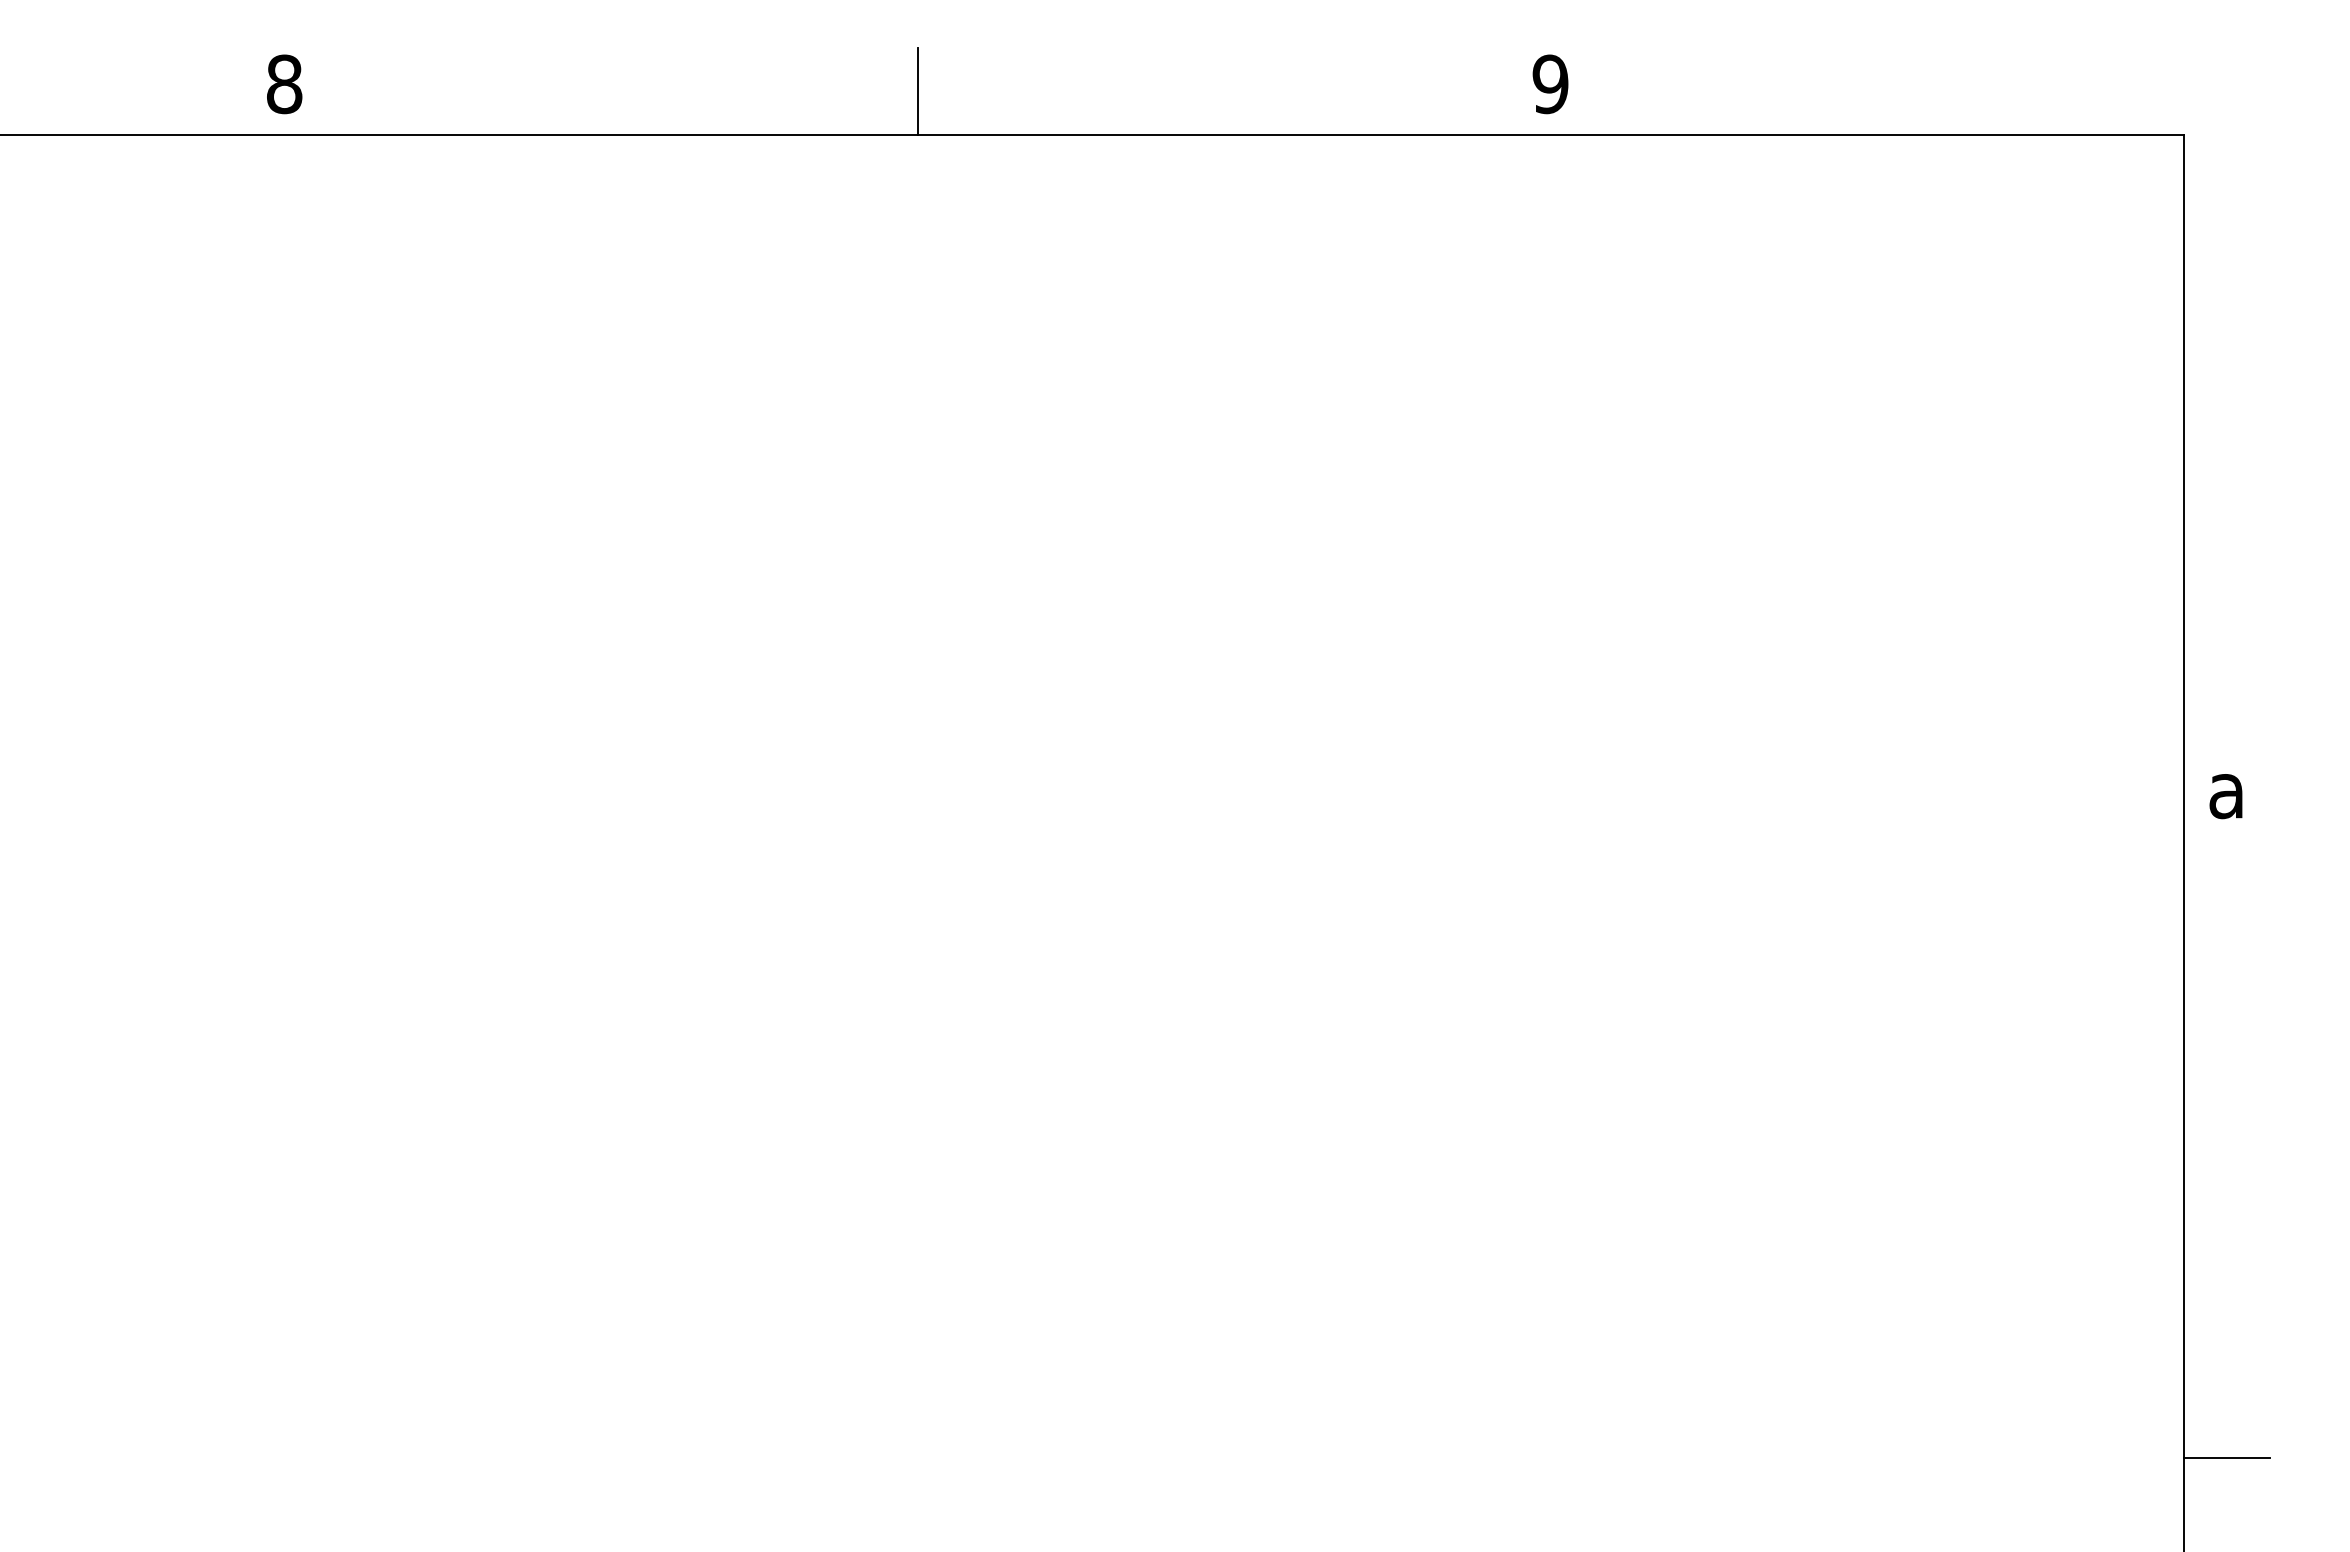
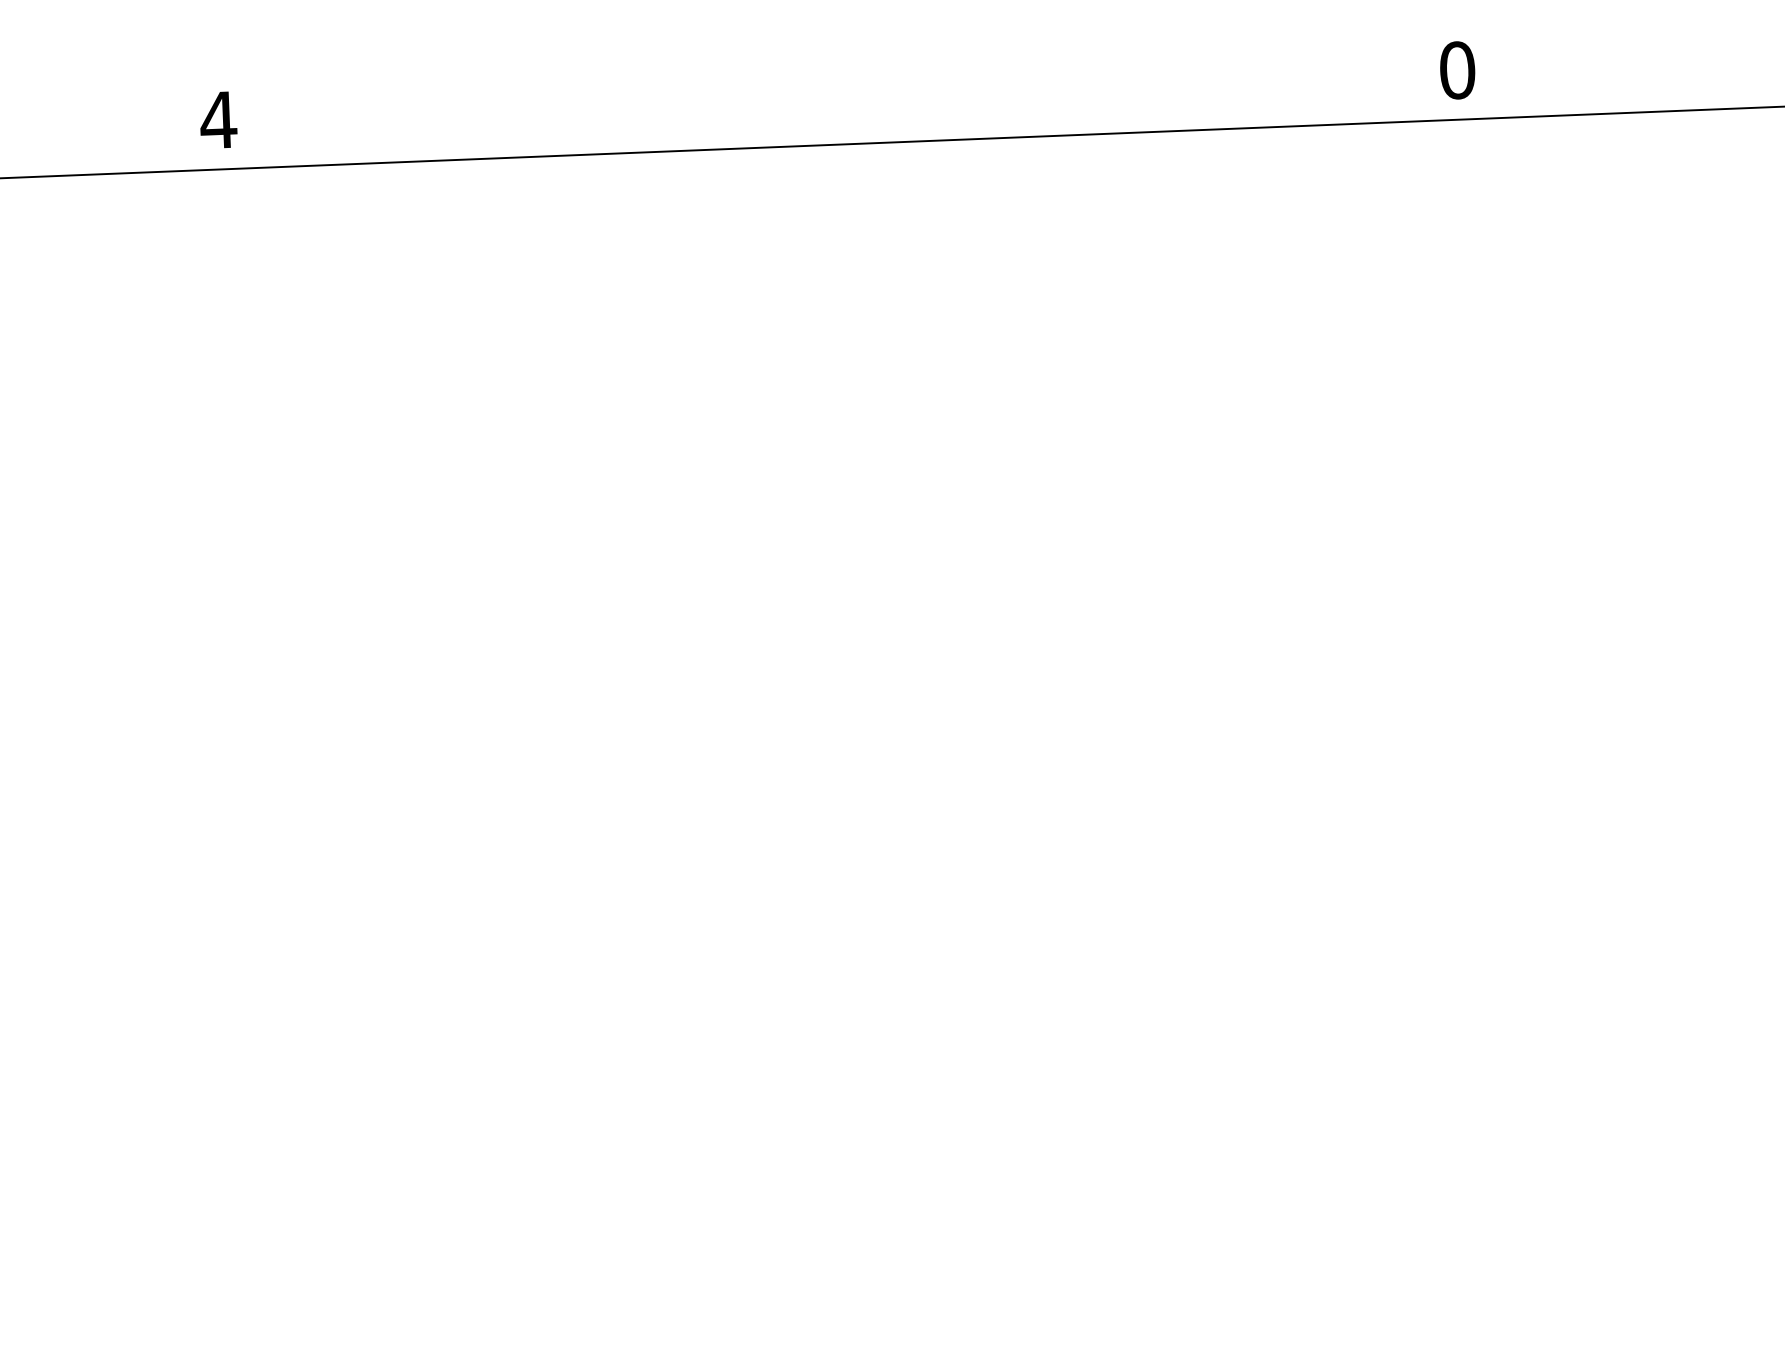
text: (284, 84) -> (218, 120), 8 -> 4
text: (1550, 84) -> (1457, 70), 9 -> 0
line: (917, 91) -> (838, 102), removed

